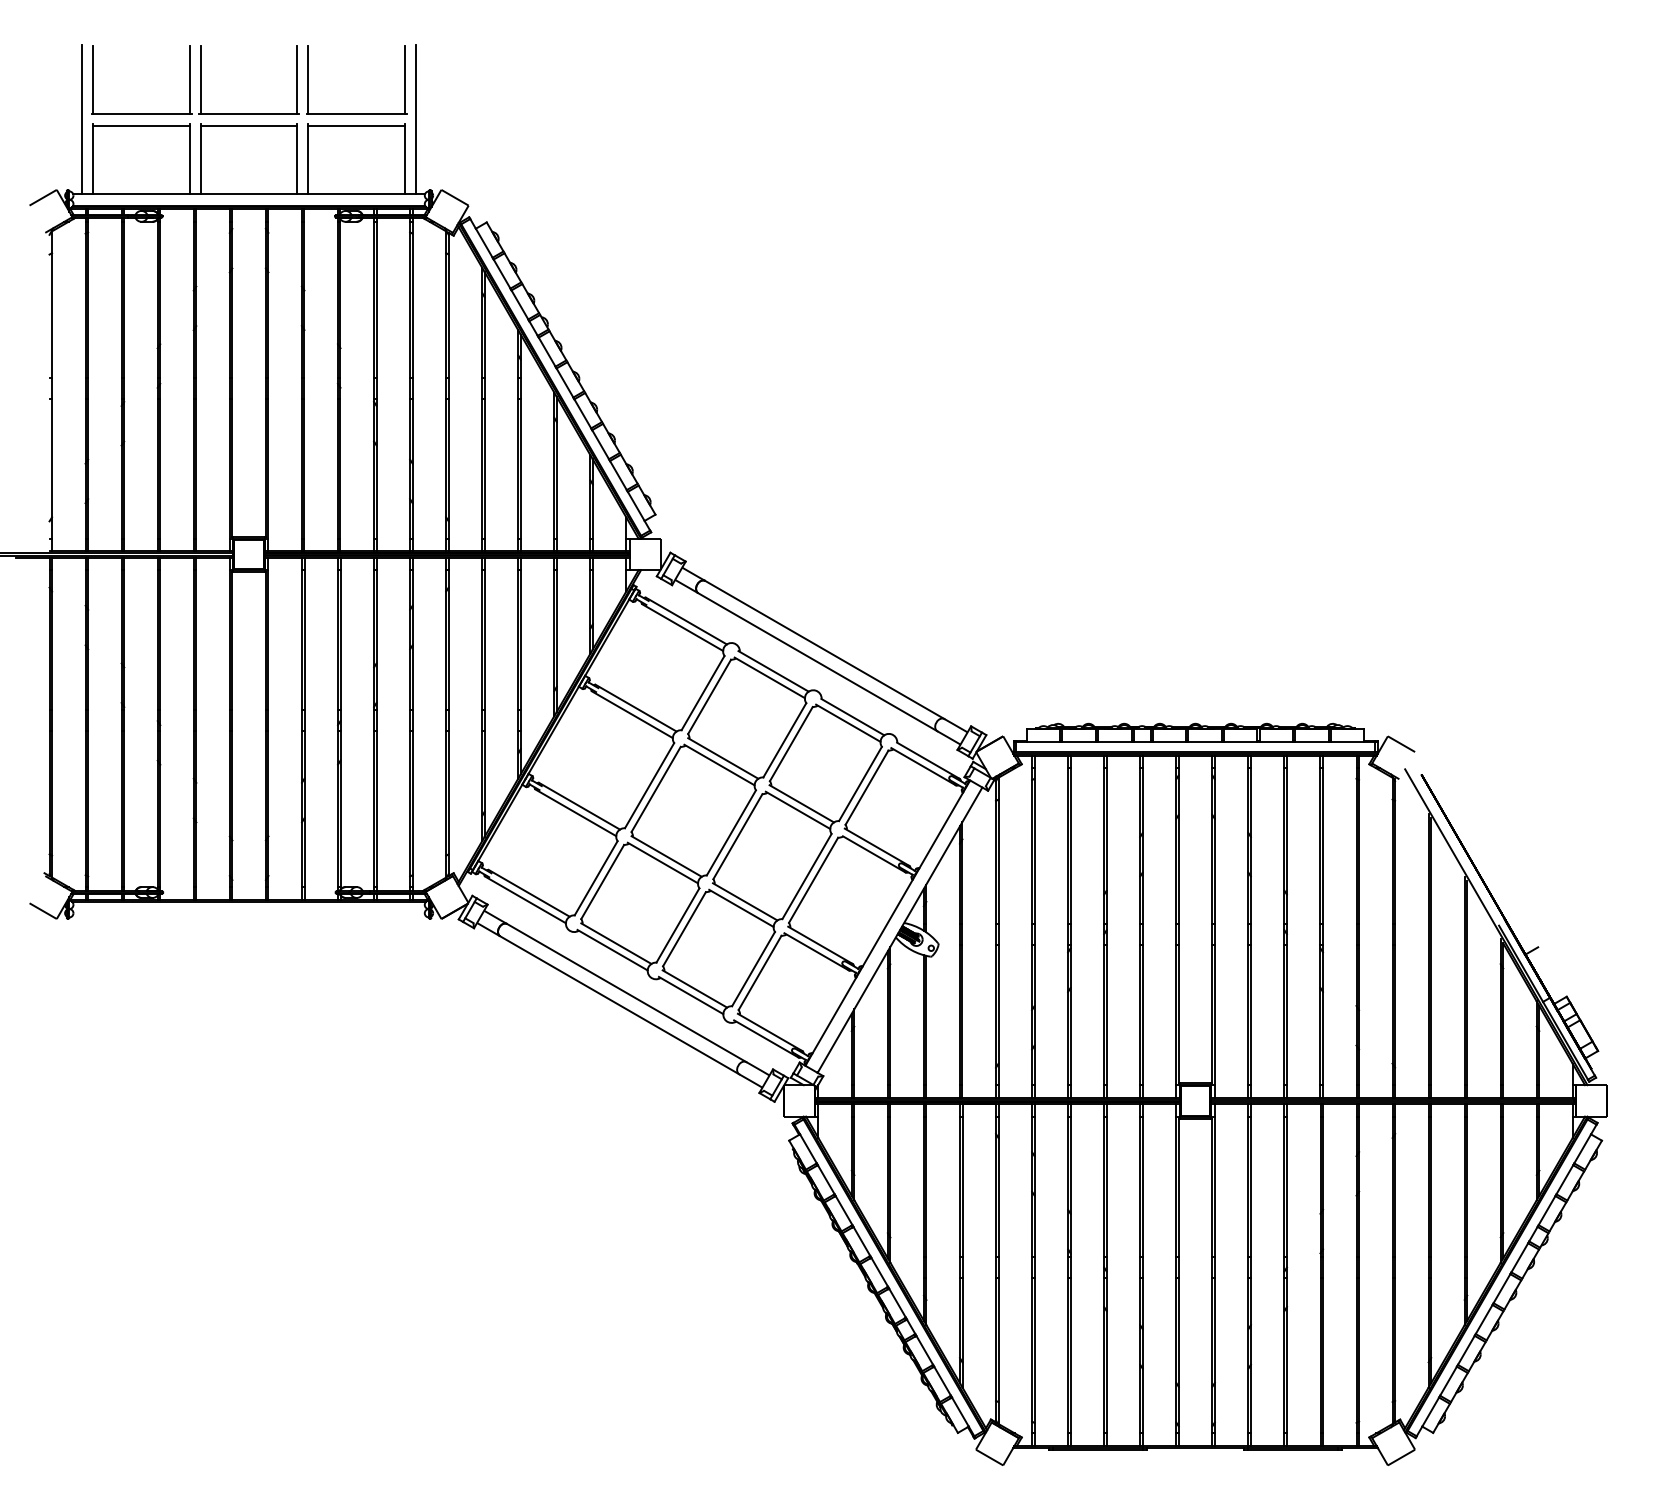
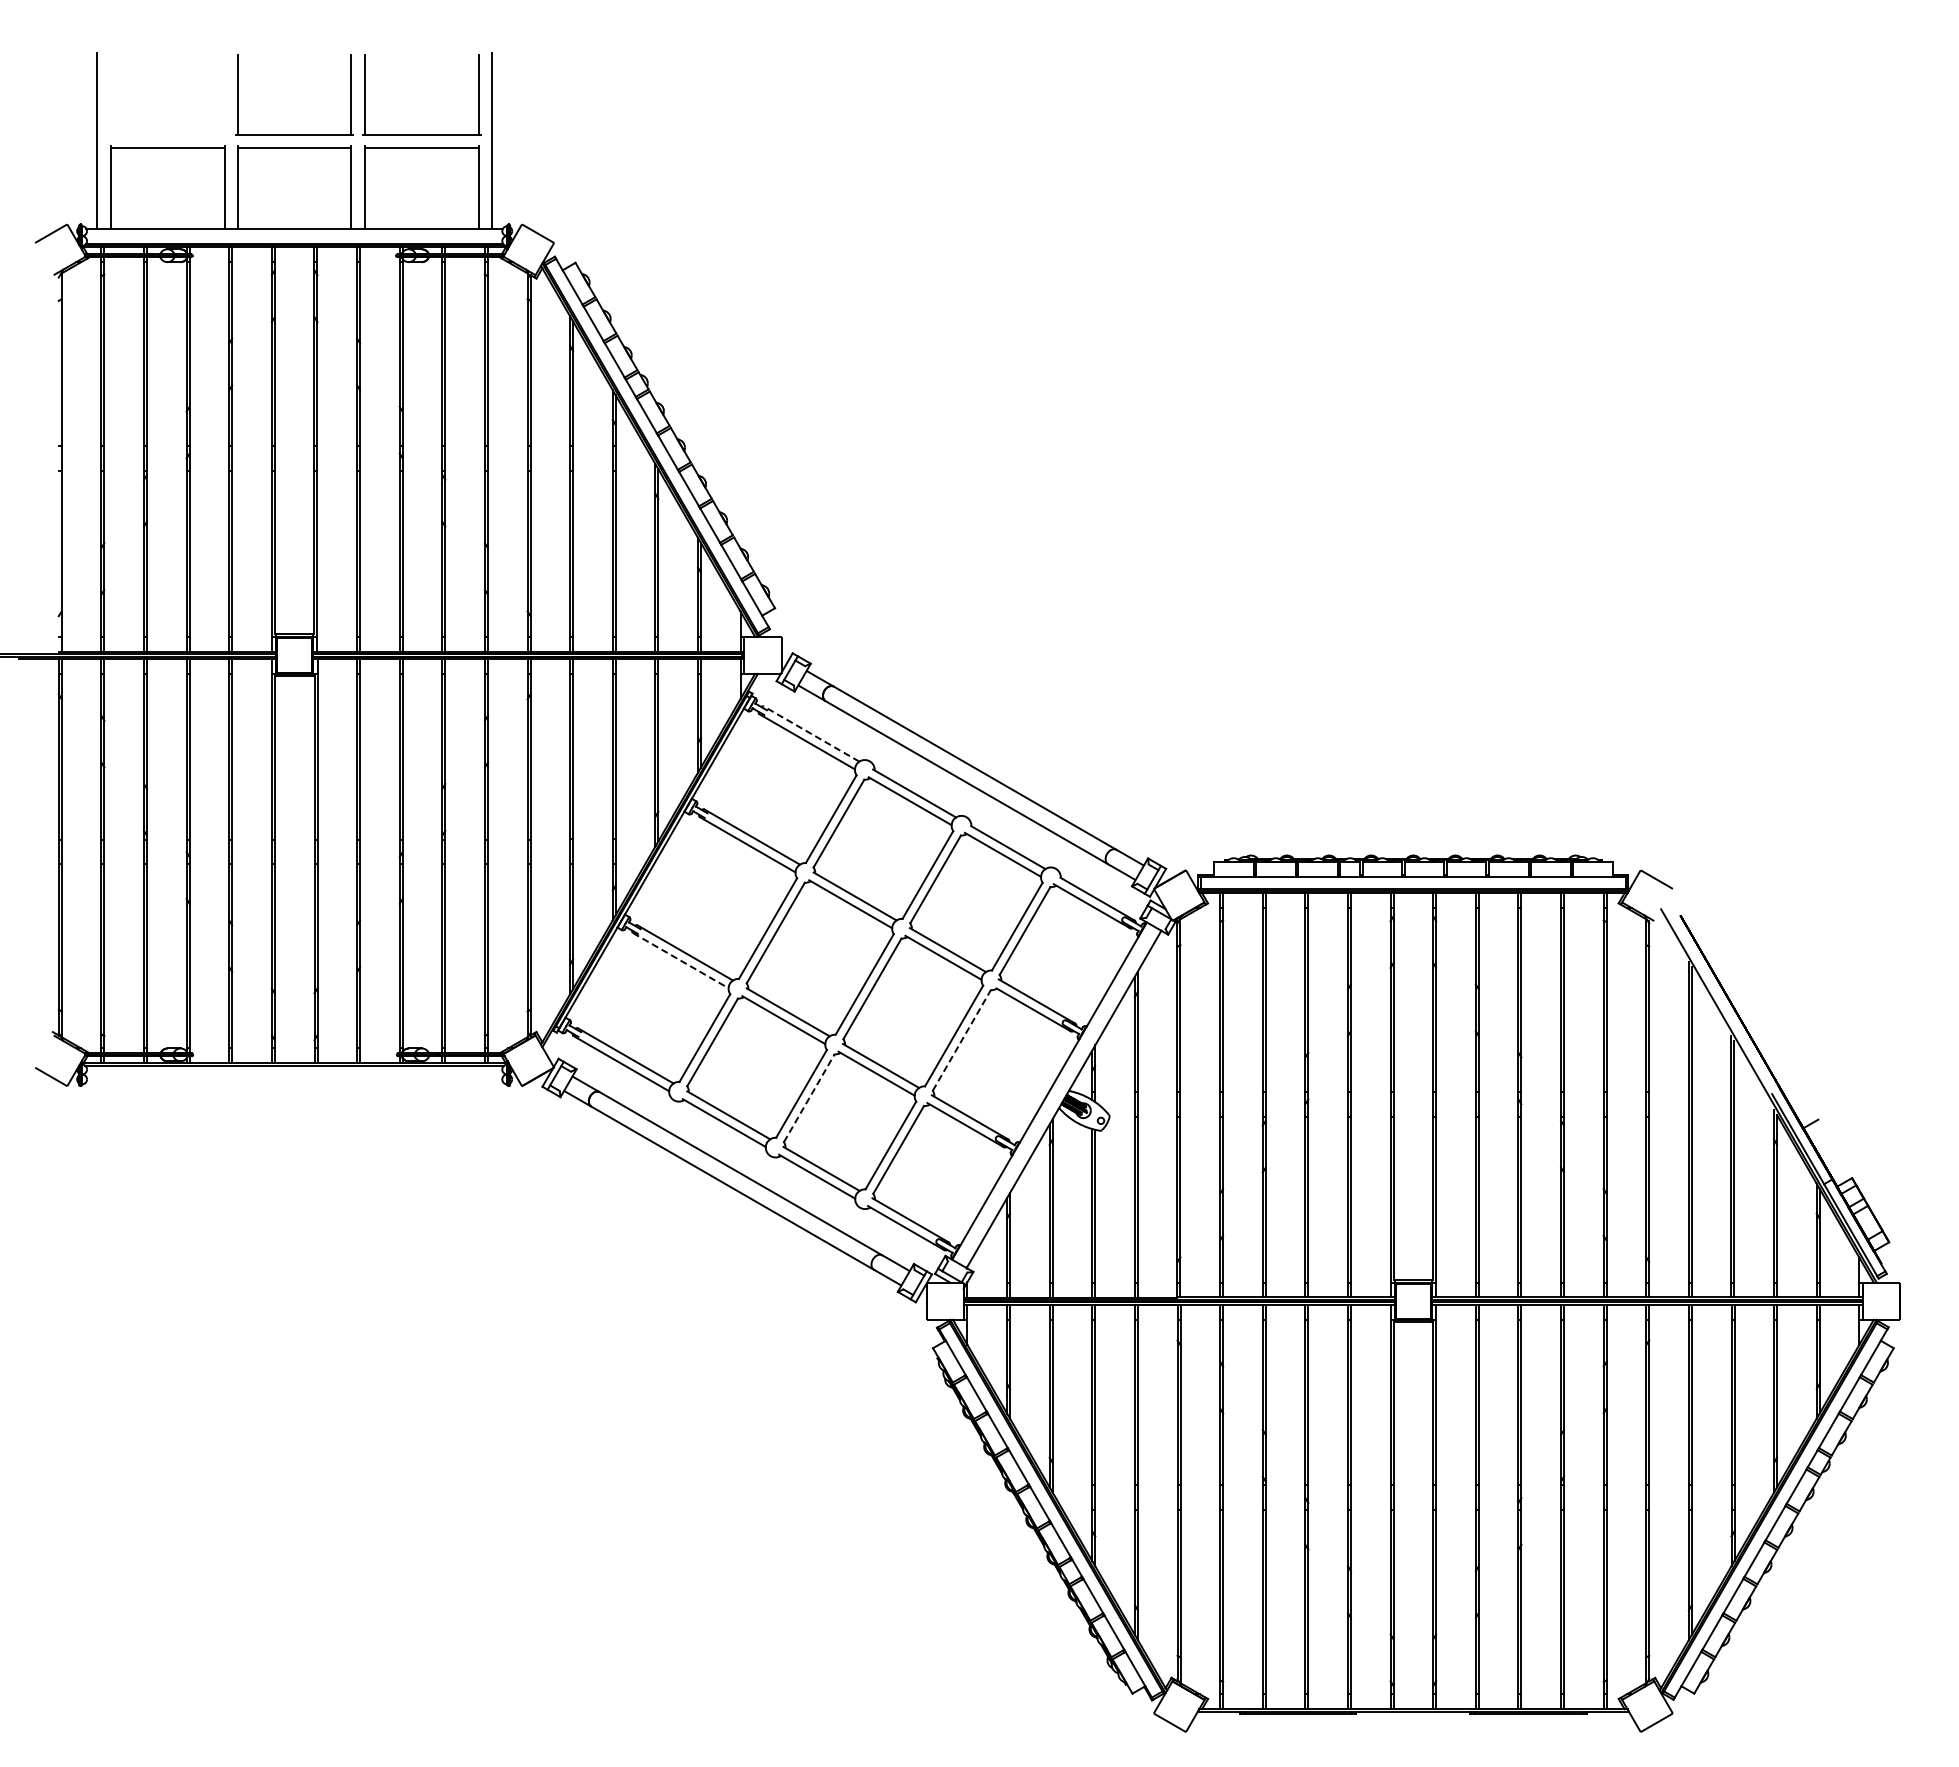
part: (141, 113) -> (167, 134), removed
line: (686, 620) -> (811, 733), solid -> dashed
line: (576, 812) -> (681, 960), solid -> dashed
line: (814, 880) -> (962, 1040), solid -> dashed
line: (684, 929) -> (809, 1098), solid -> dashed

